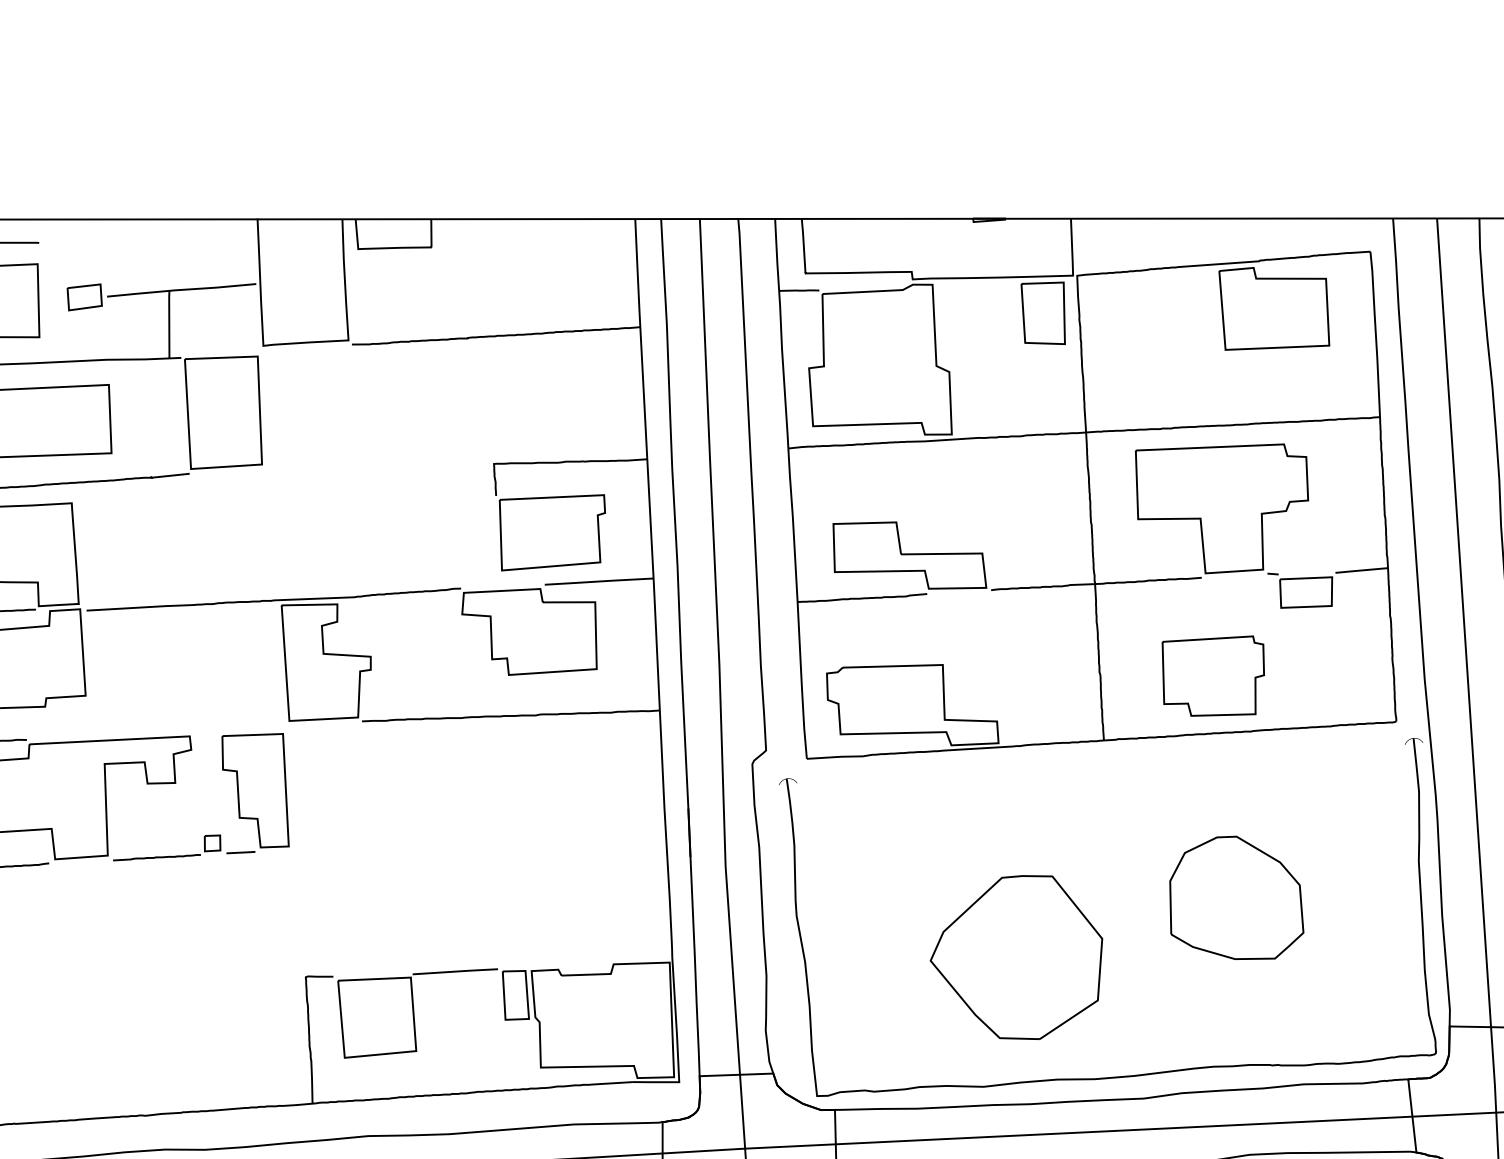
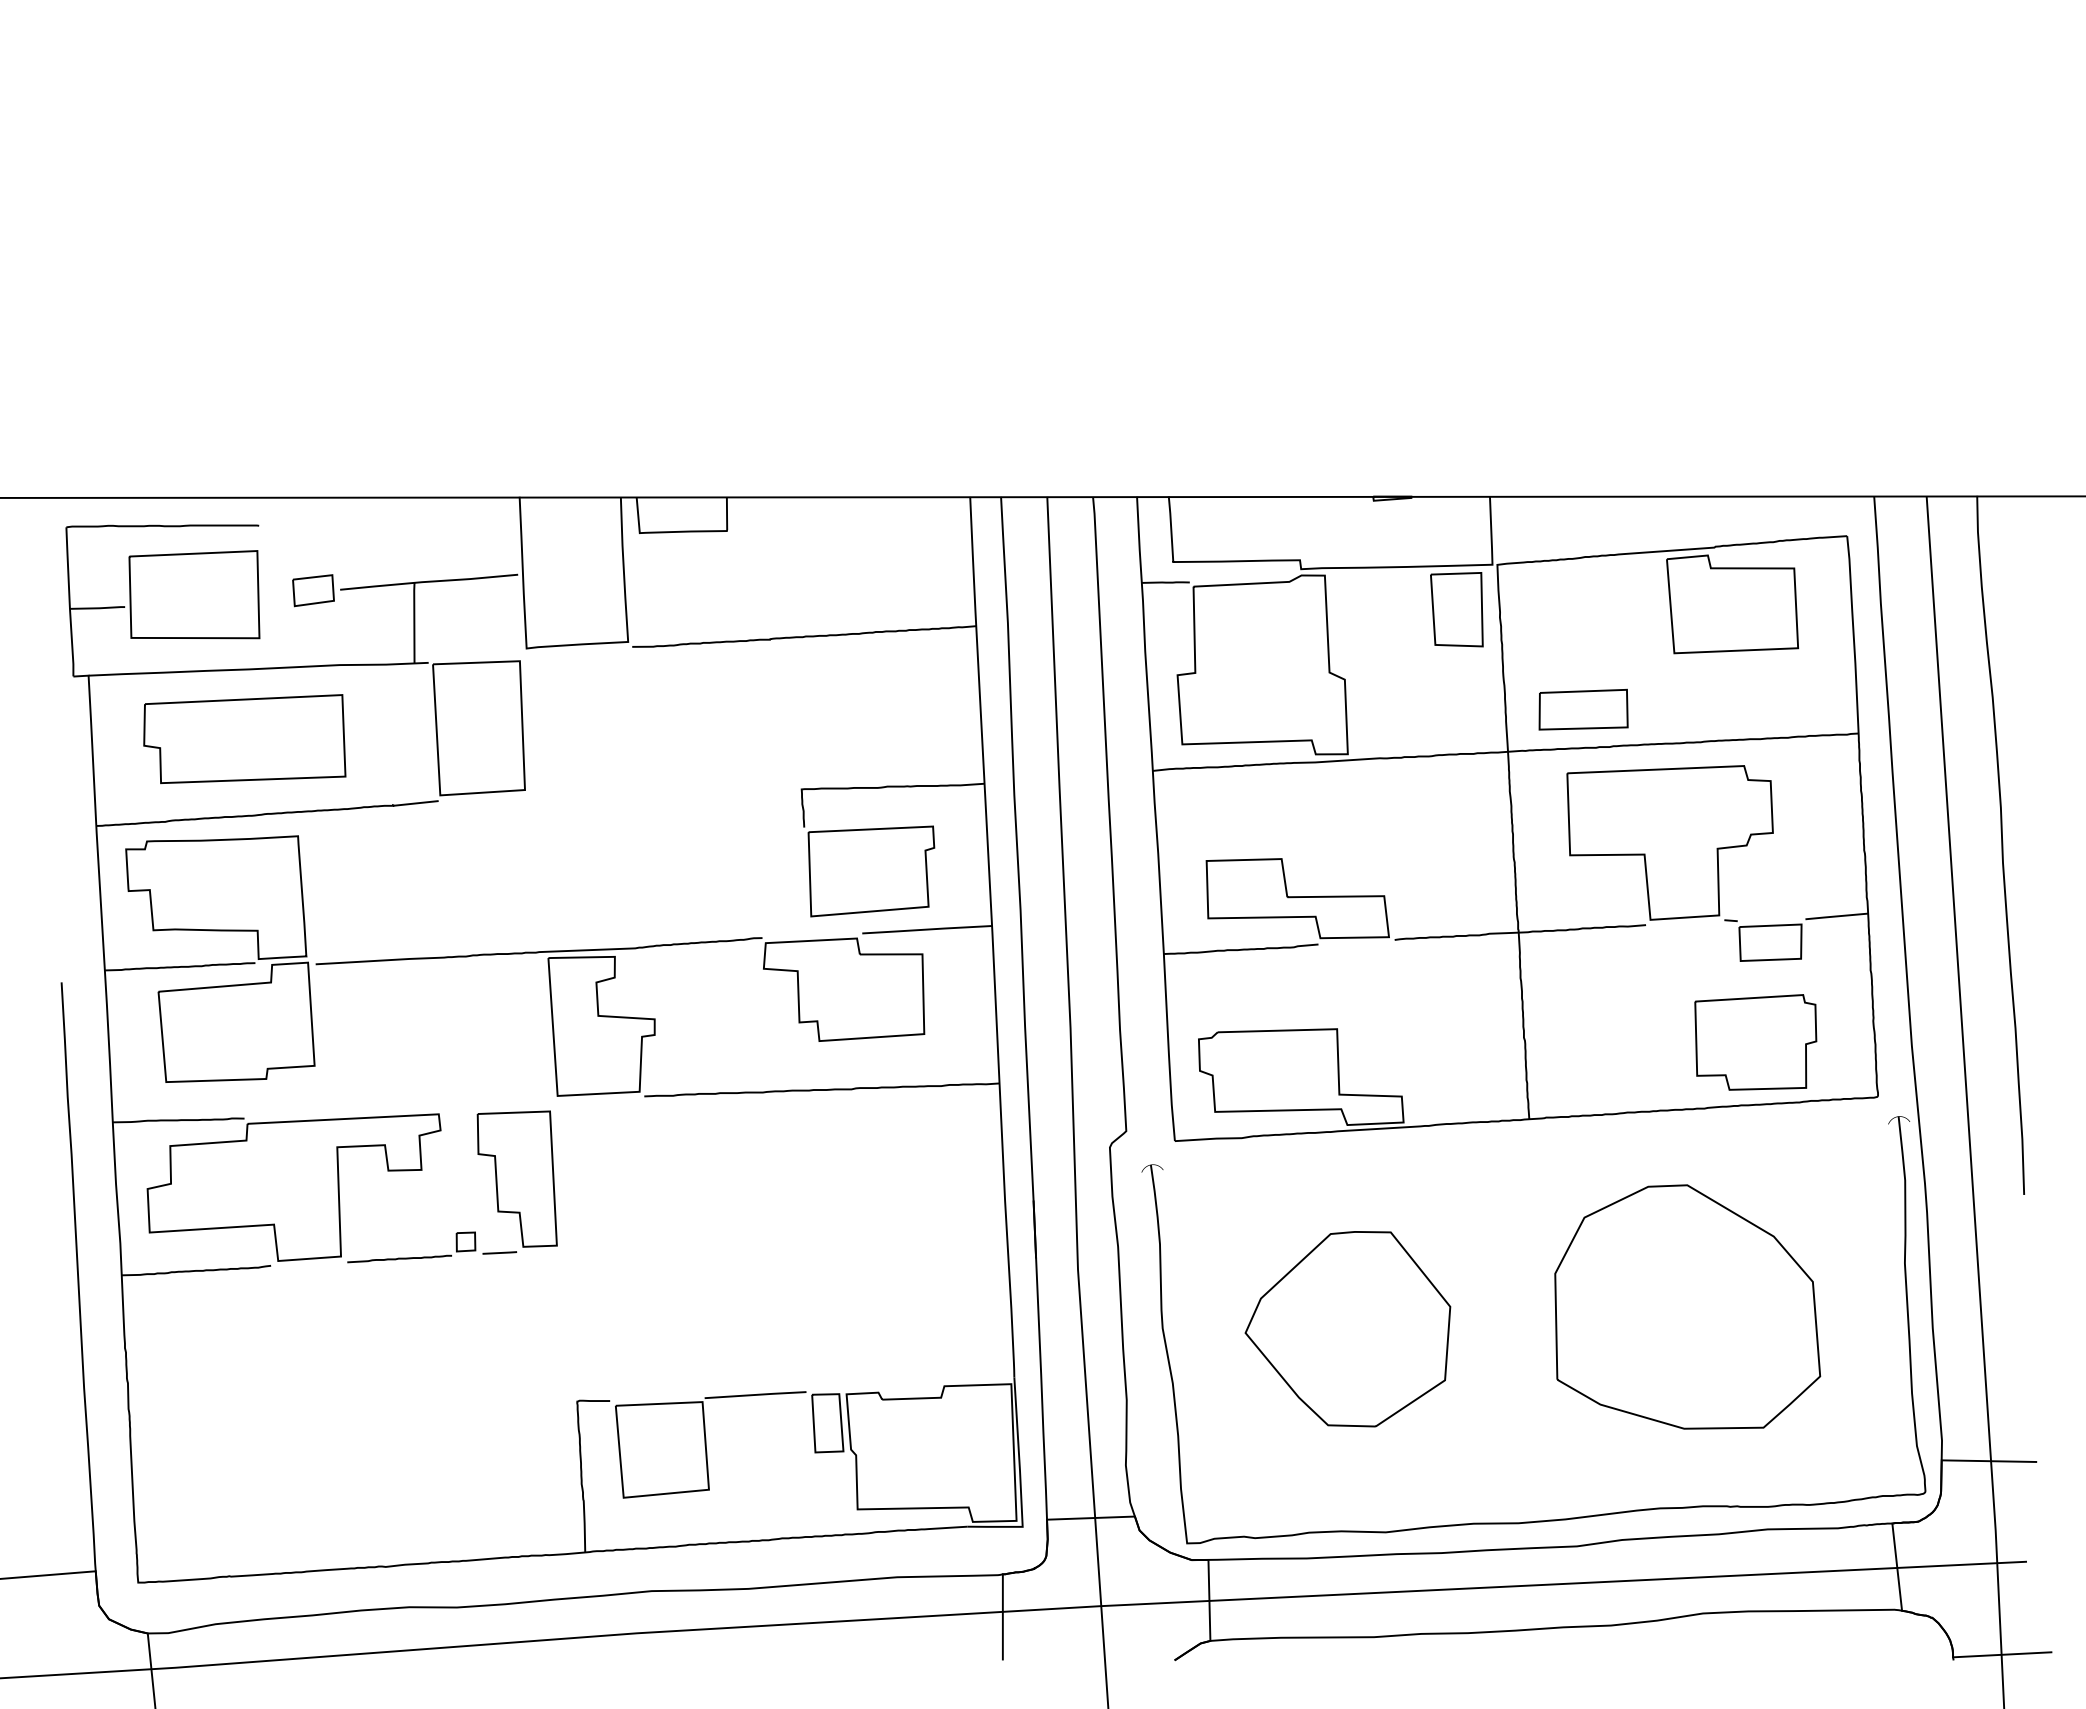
part: (1149, 397) -> (1583, 709), added
part: (1213, 676) -> (1755, 1042), moved
part: (1236, 897) -> (1687, 1306), size x1.67
part: (1016, 957) -> (1347, 1329), moved

